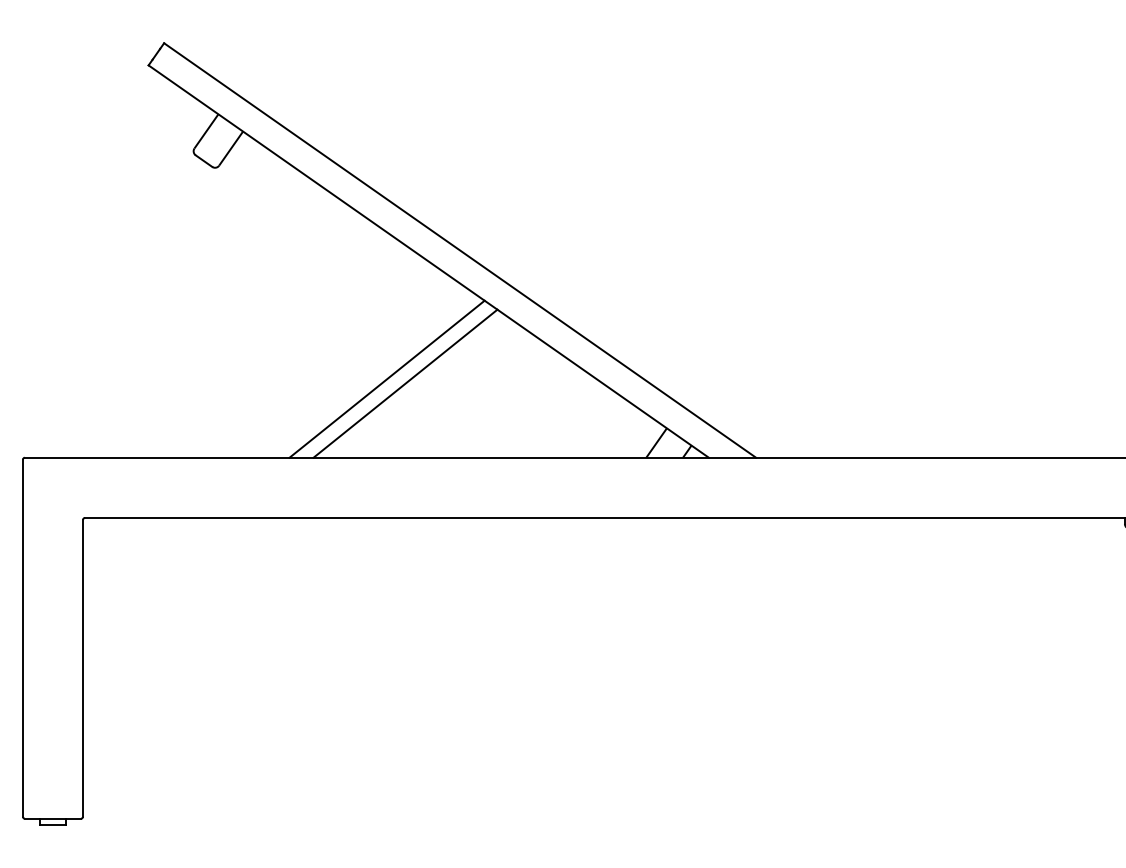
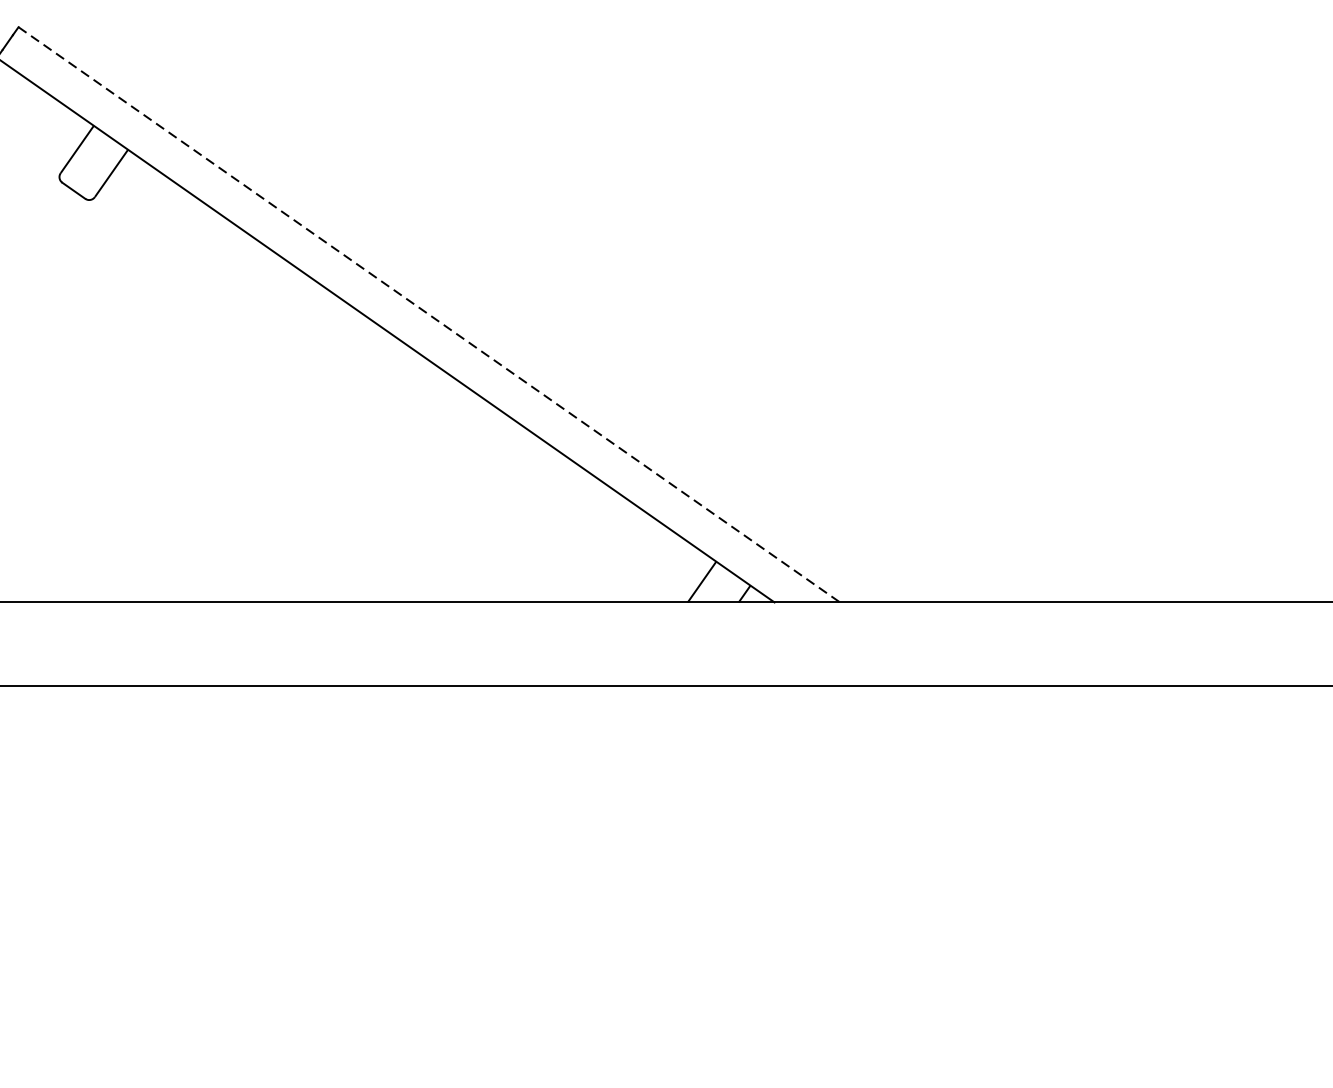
line: (460, 250) -> (429, 314), solid -> dashed
line: (386, 378) -> (327, 492), removed
line: (405, 383) -> (353, 499), removed

